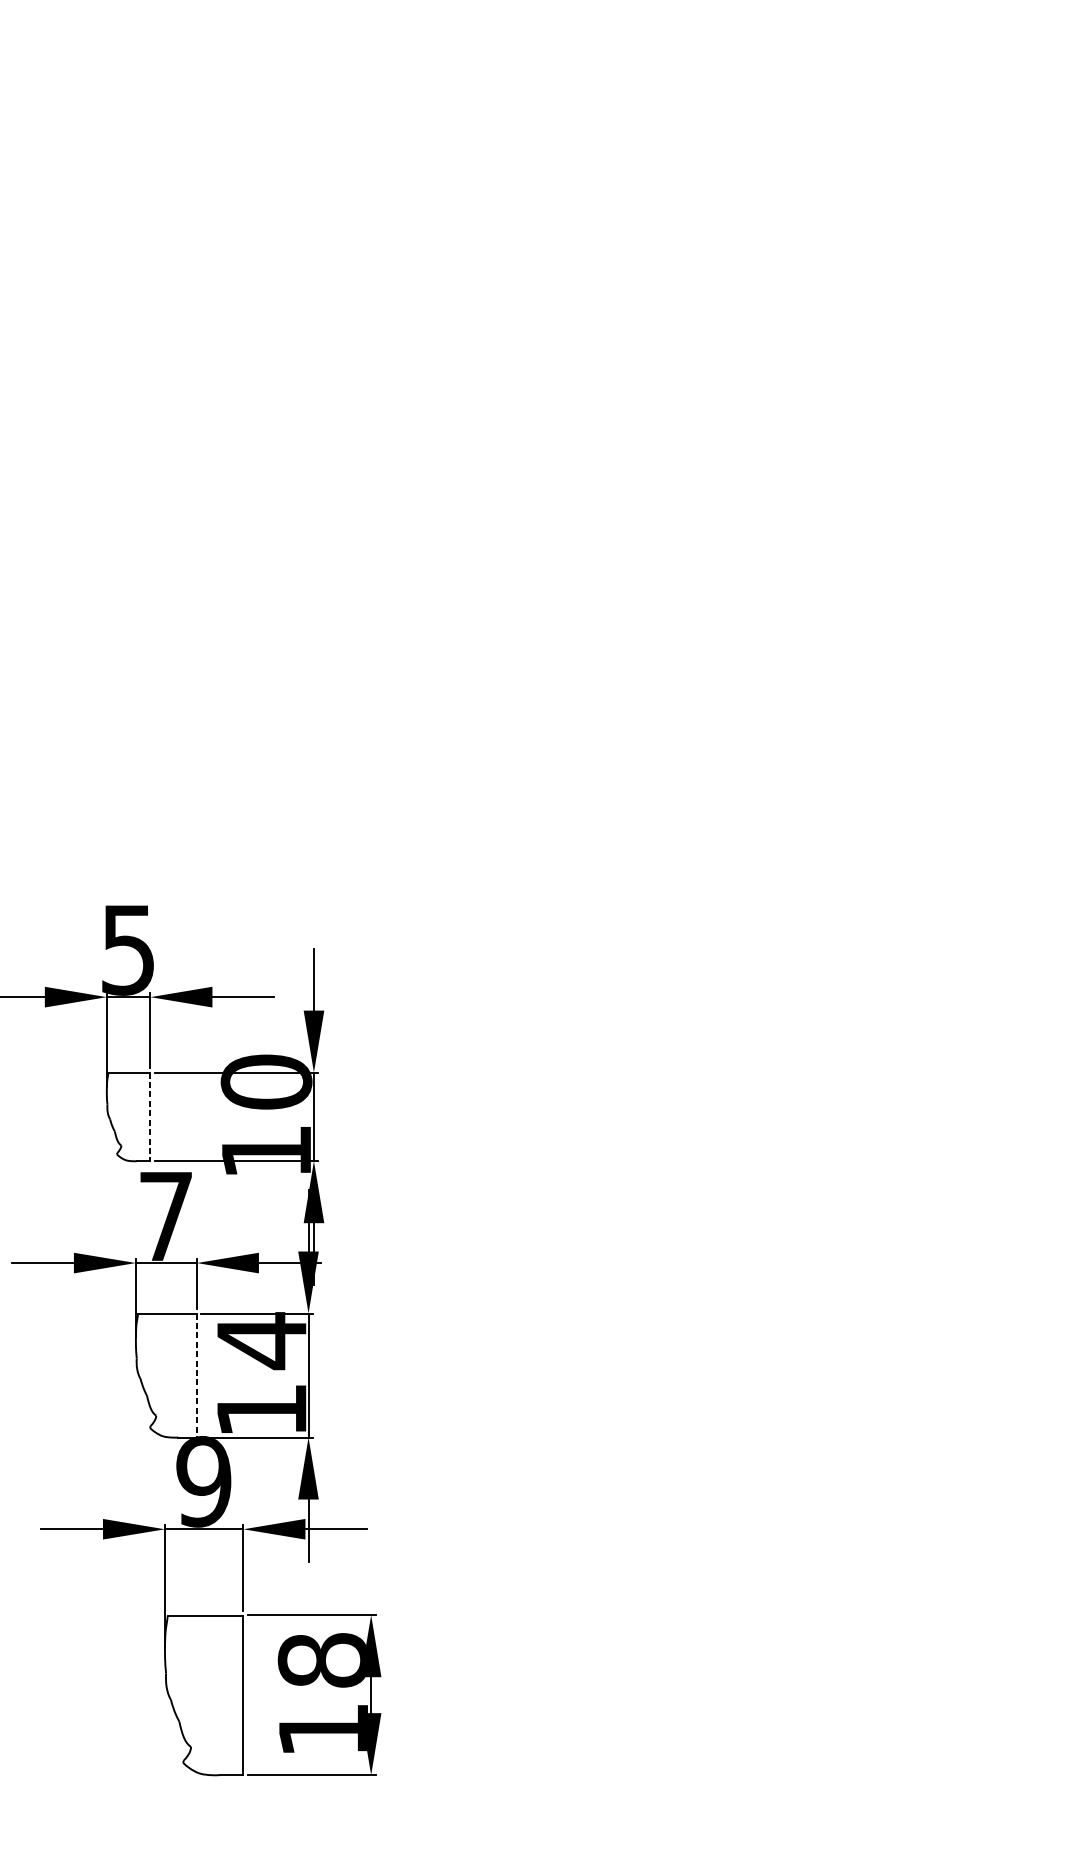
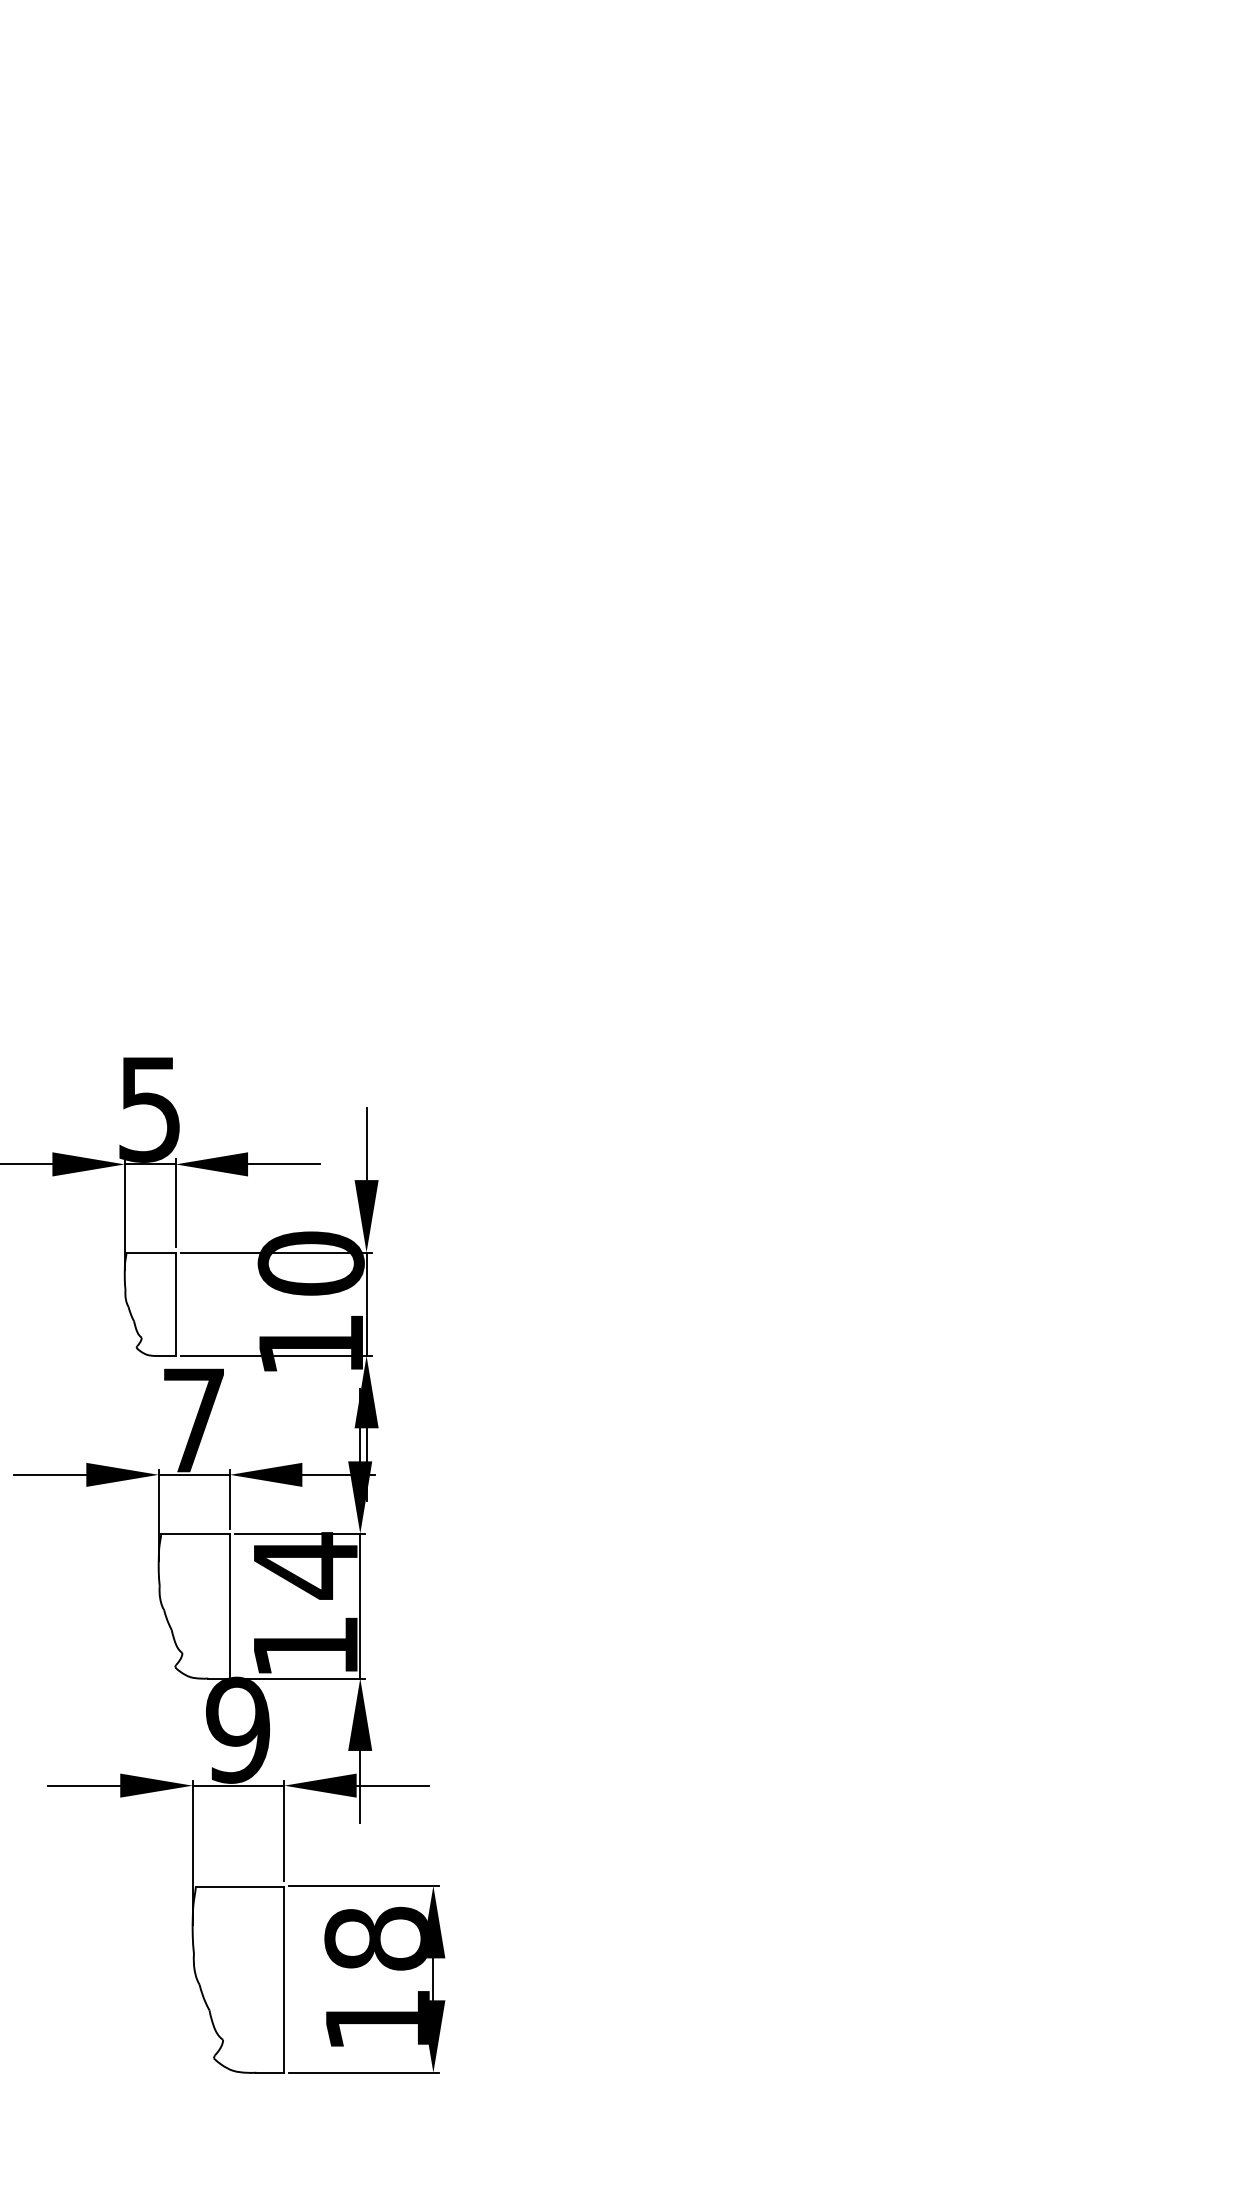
line: (150, 1117) -> (175, 1304), dashed -> solid
line: (196, 1375) -> (229, 1606), dashed -> solid

